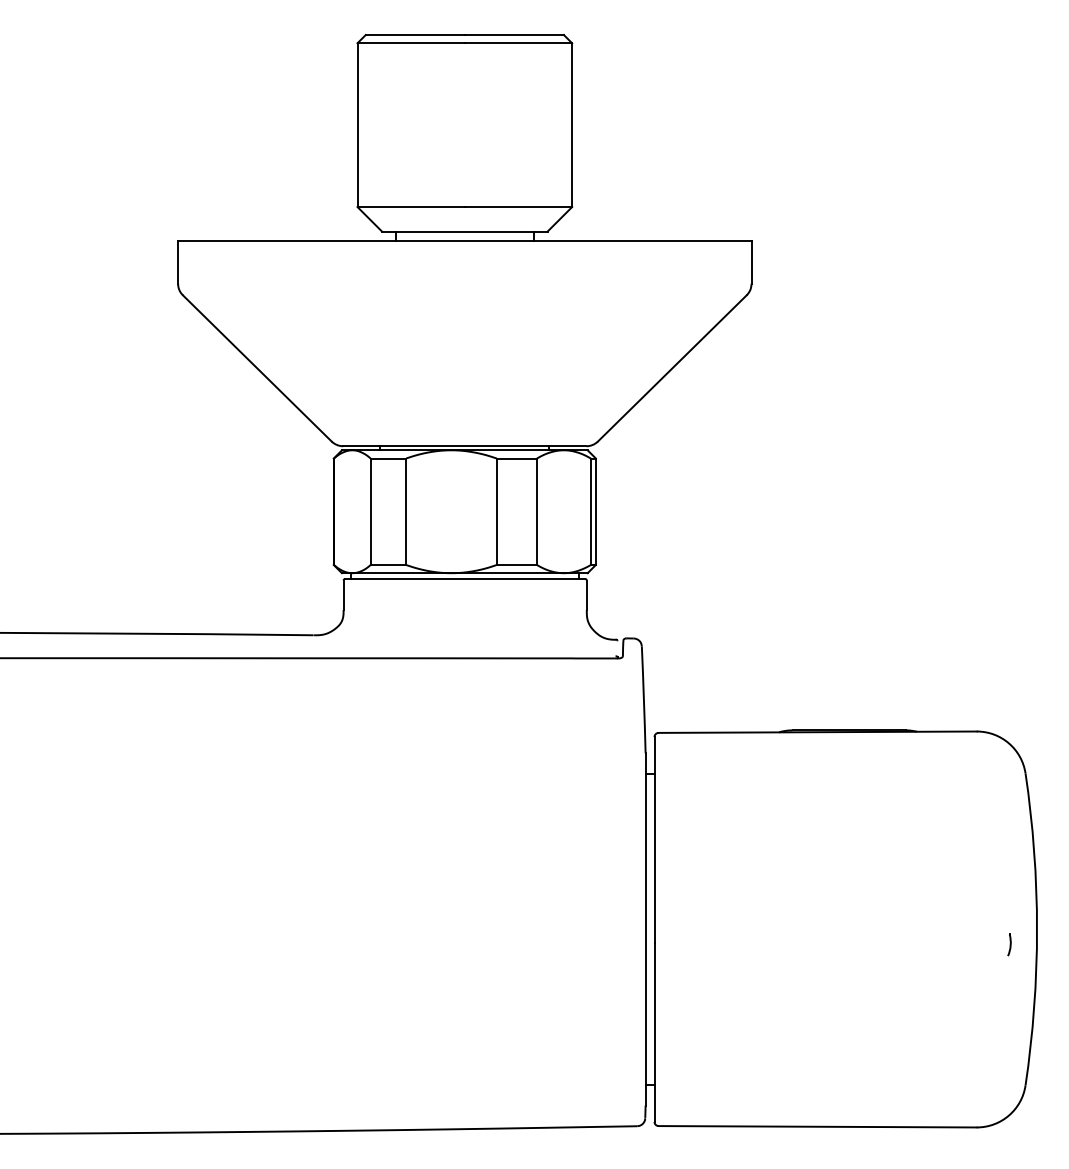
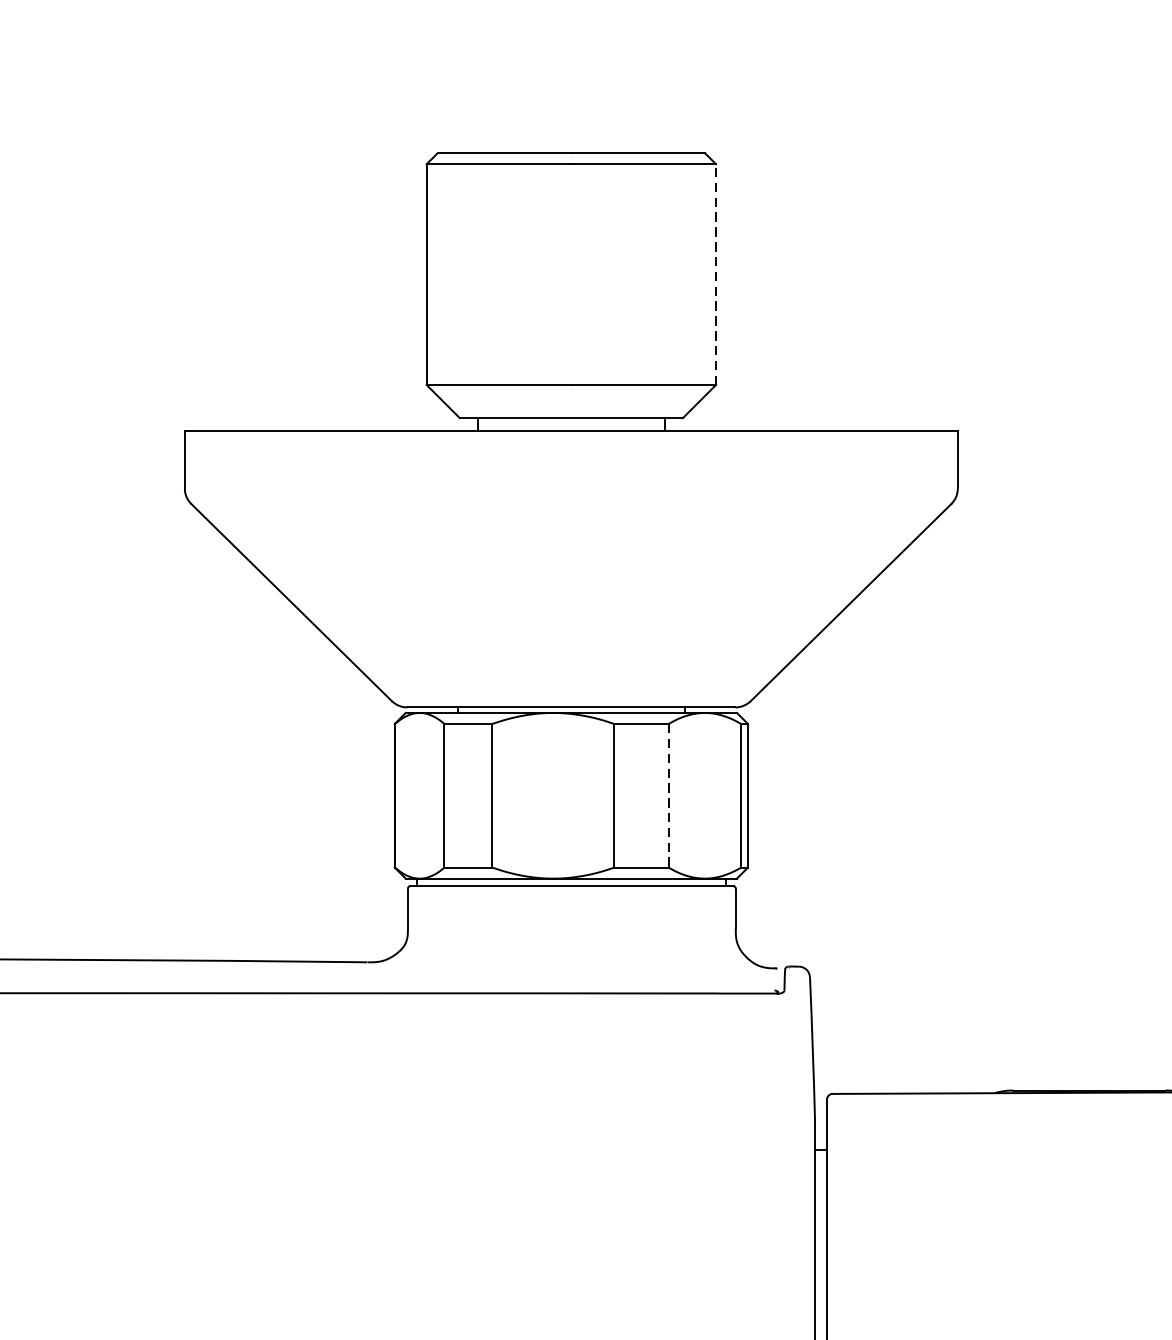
line: (572, 125) -> (716, 275), solid -> dashed
line: (537, 512) -> (669, 796), solid -> dashed

